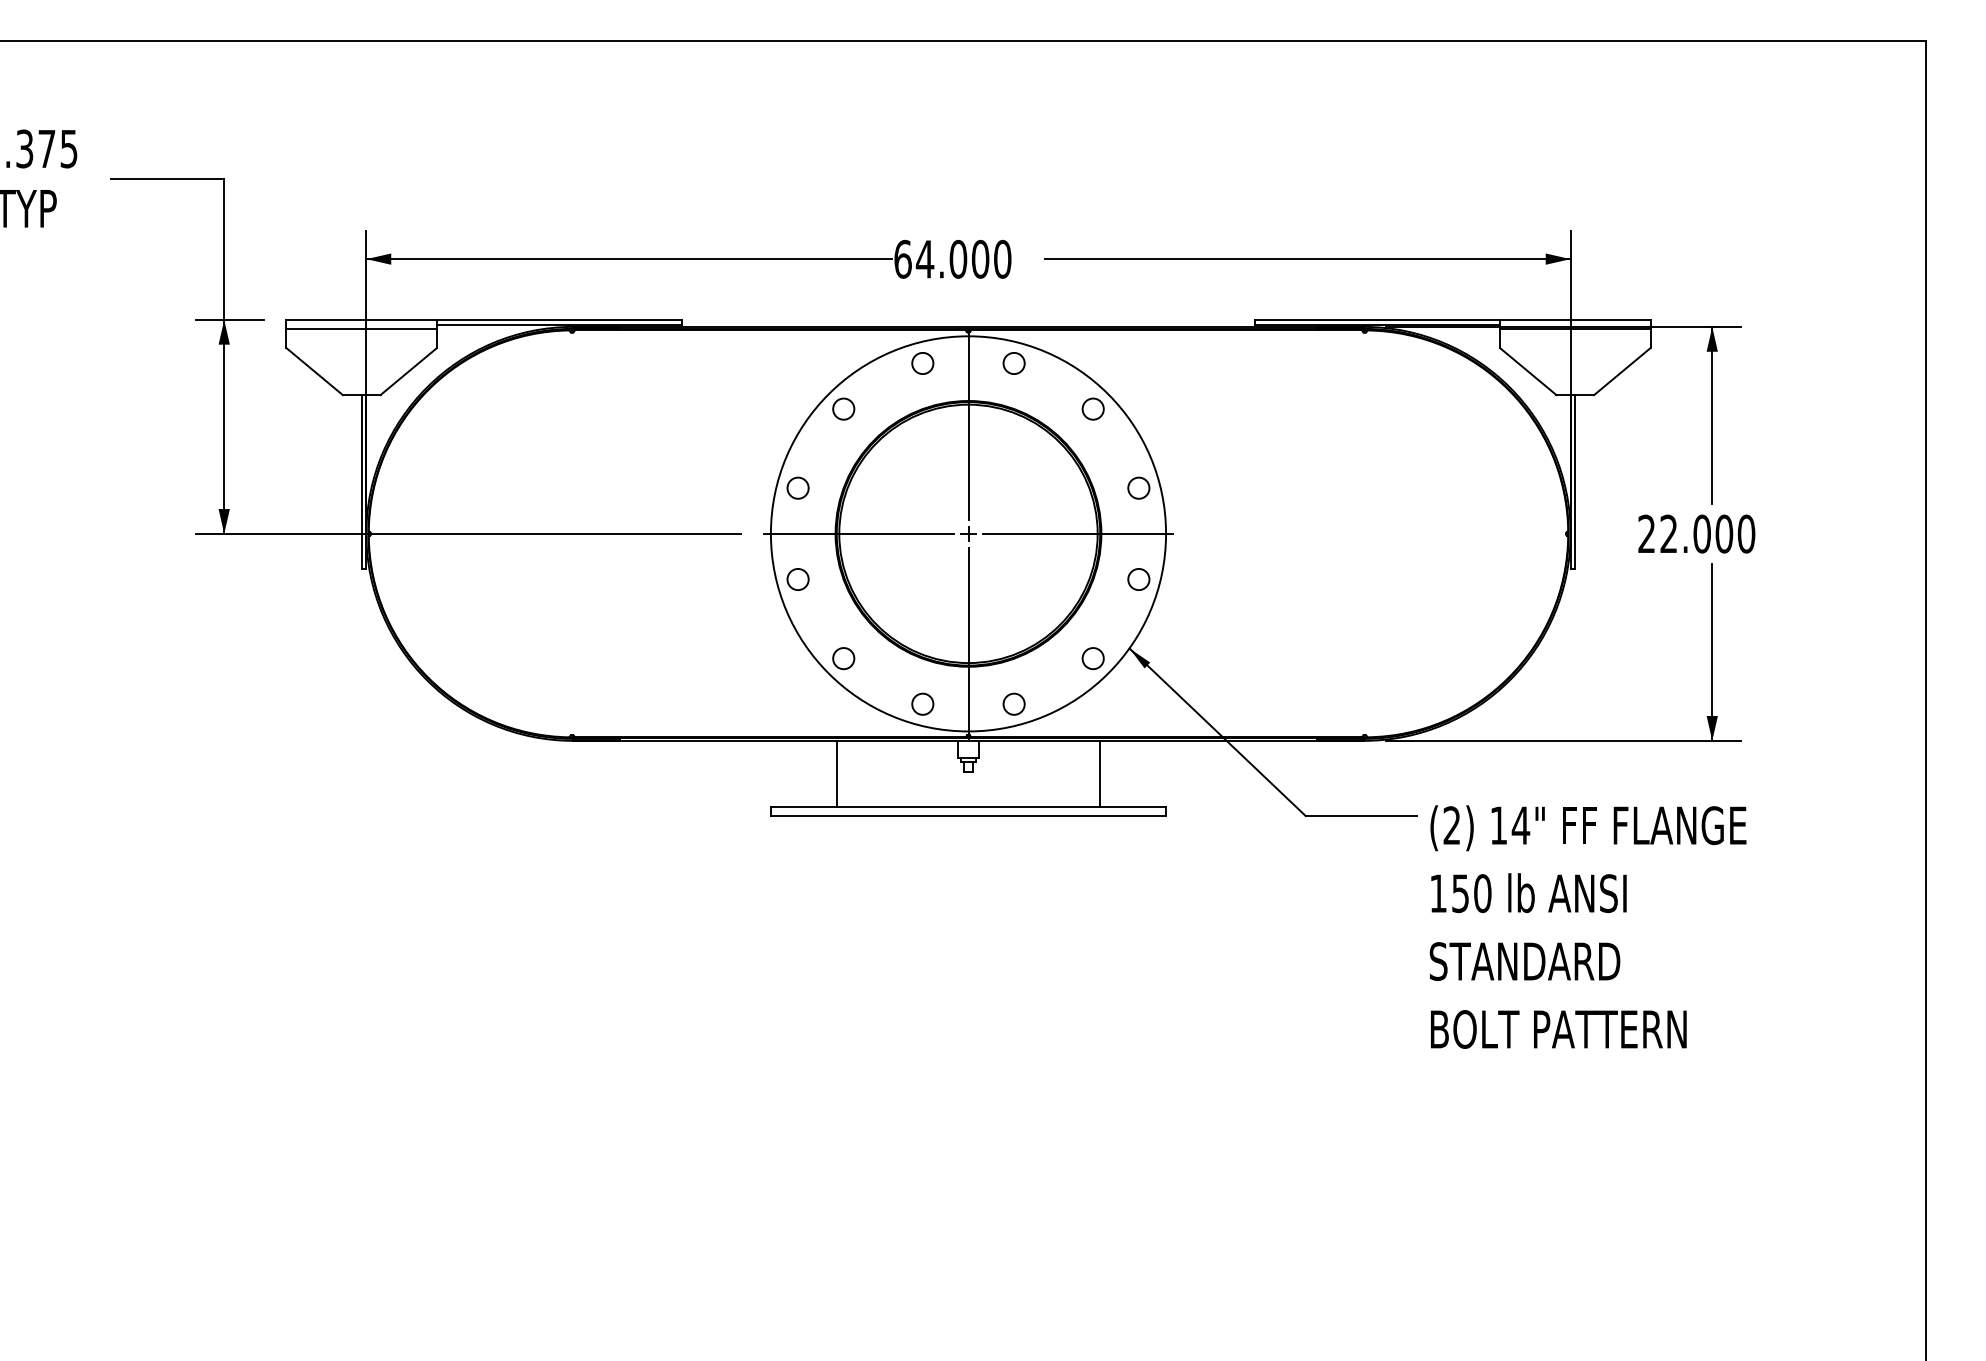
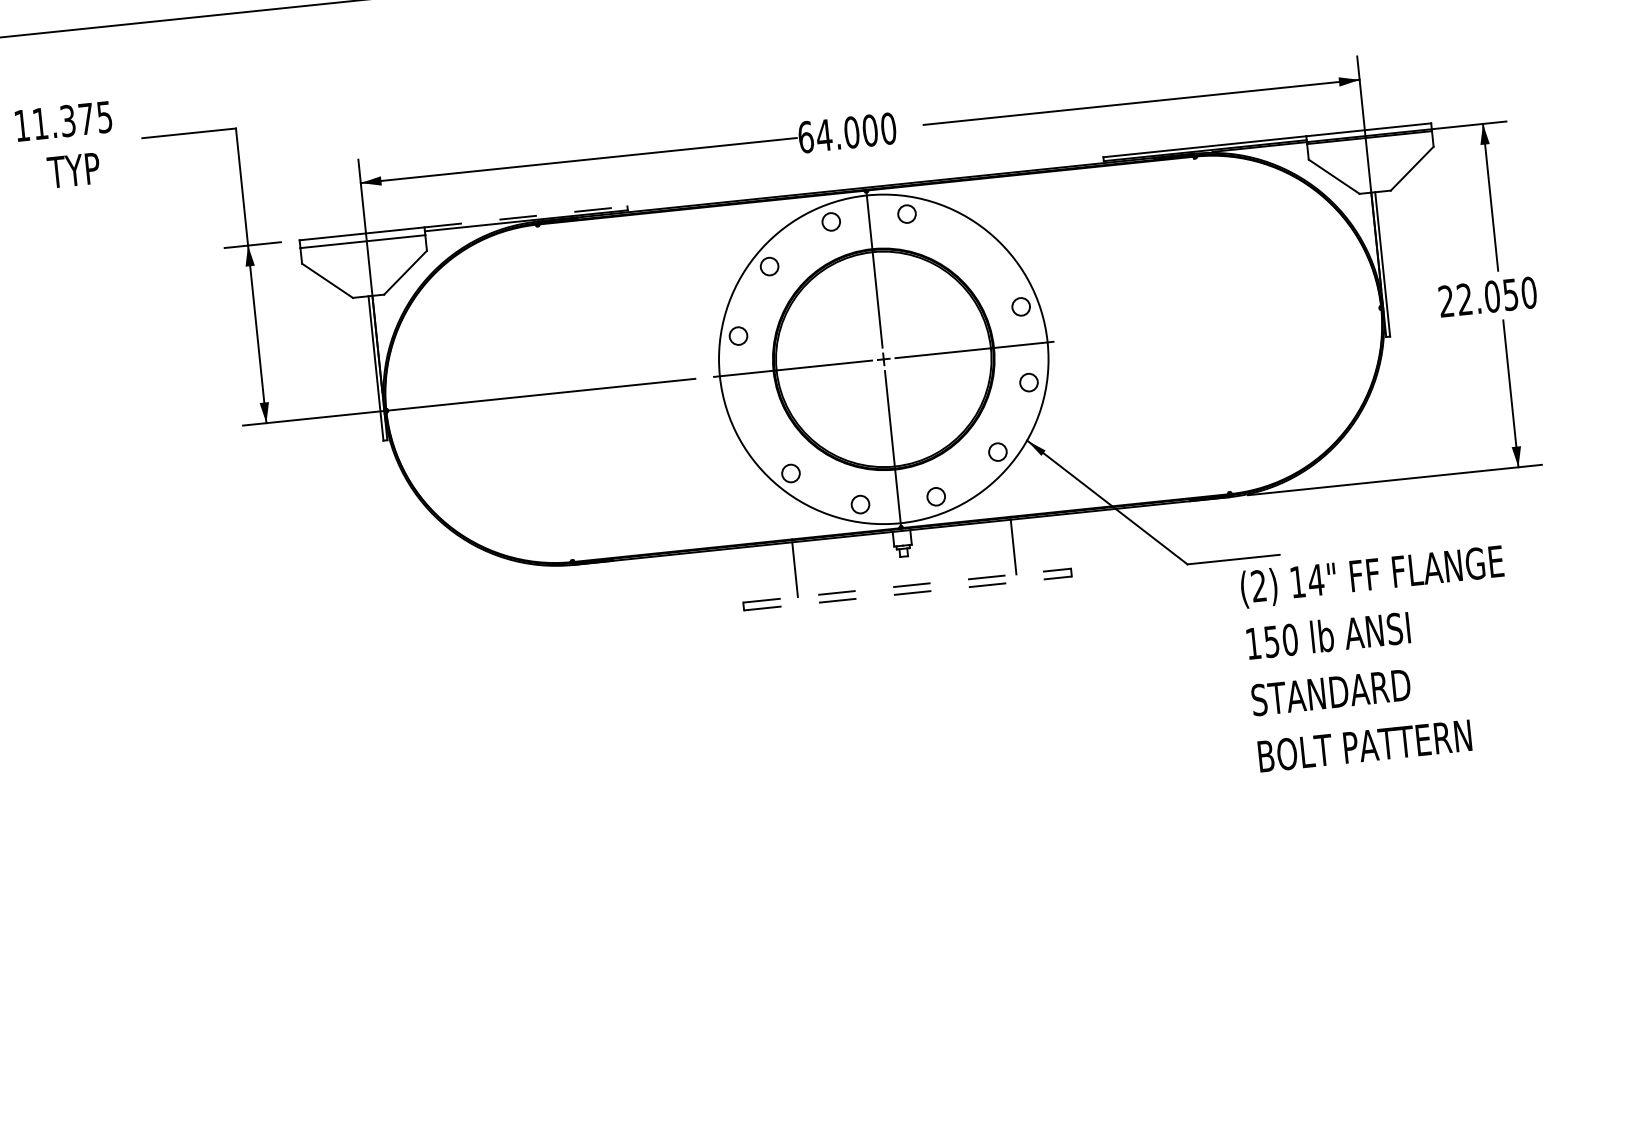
line: (559, 319) -> (526, 216), solid -> dashed
circle: (1092, 408) -> (975, 244), removed
text: (1724, 533) -> (1510, 294), 22.000 -> 22.050
circle: (797, 579) -> (745, 411), removed
line: (968, 806) -> (907, 585), solid -> dashed
line: (968, 816) -> (908, 593), solid -> dashed
text: (1587, 926) -> (1379, 658), moved

